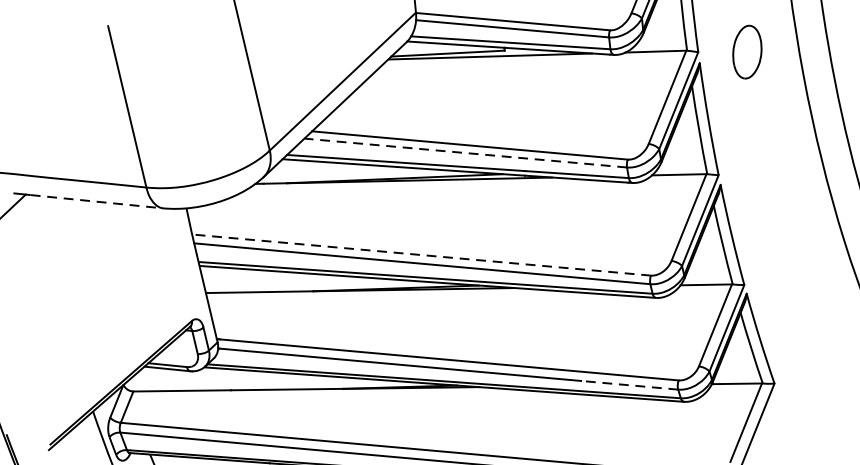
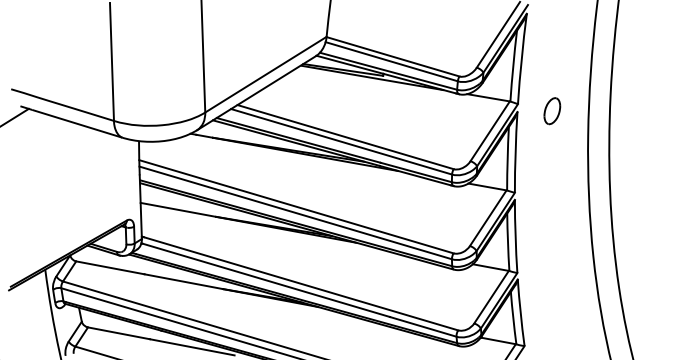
part: (747, 52) -> (552, 111), size x0.71
line: (465, 152) -> (341, 141), dashed -> solid
line: (95, 201) -> (76, 123), dashed -> solid
line: (421, 254) -> (296, 206), dashed -> solid
line: (629, 384) -> (423, 326), dashed -> solid

